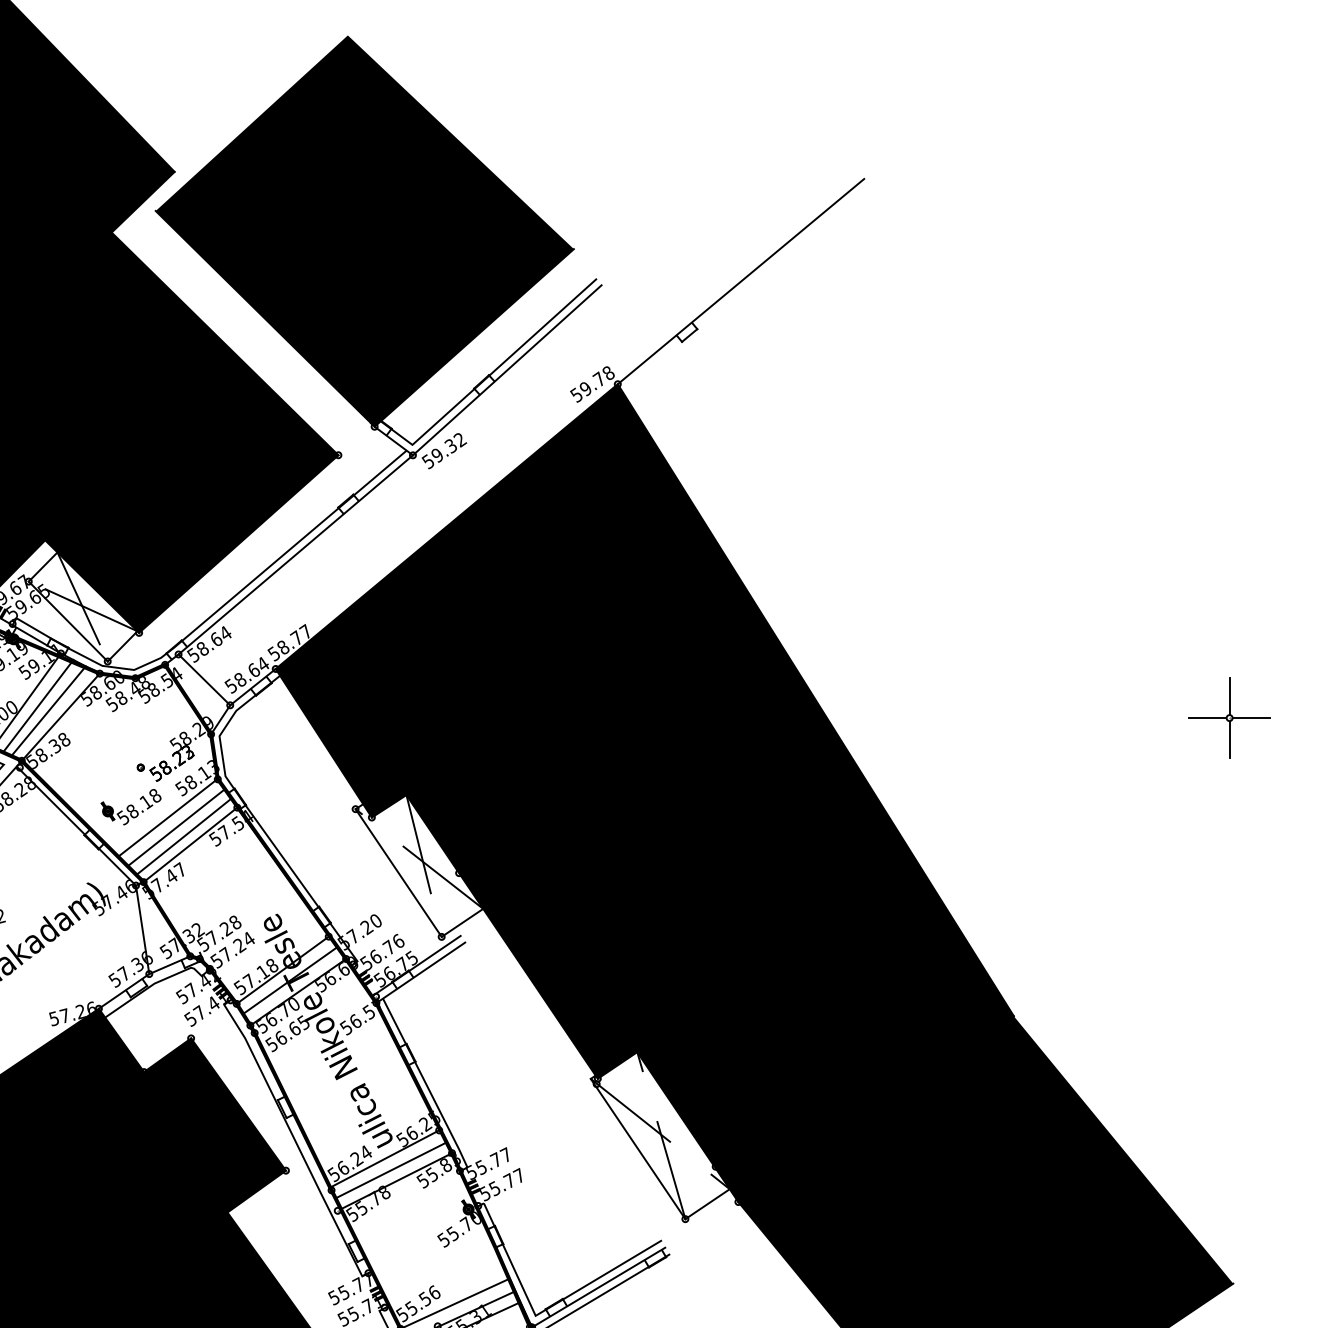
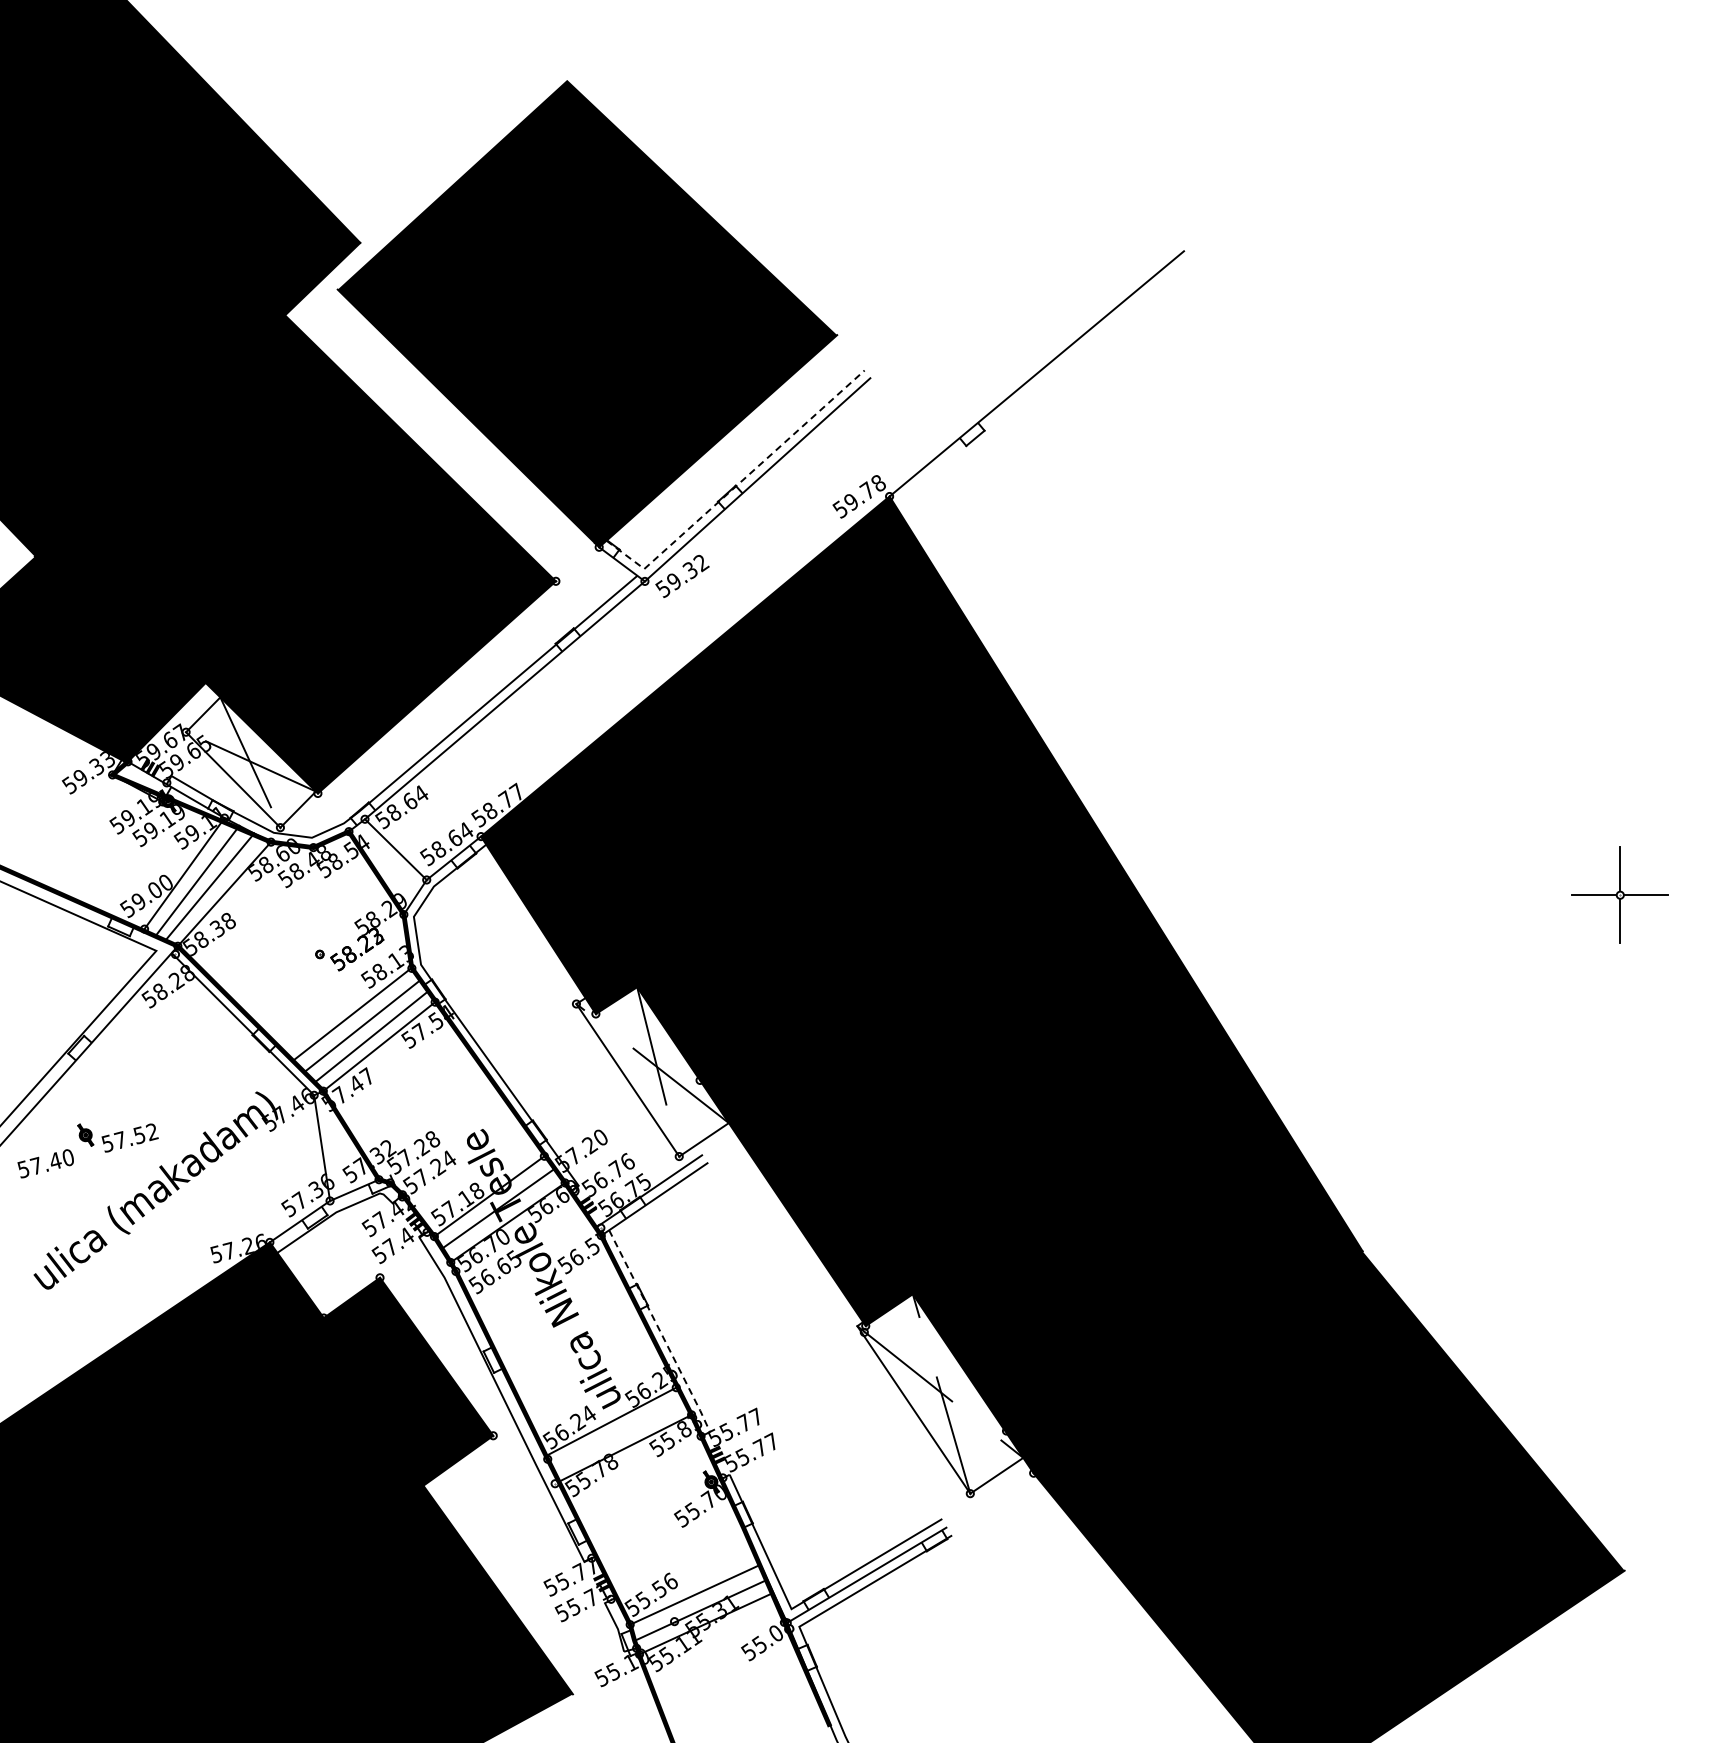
line: (489, 375) -> (736, 486), solid -> dashed
part: (131, 807) -> (308, 1001), removed
line: (425, 1083) -> (660, 1331), solid -> dashed
line: (390, 1170) -> (618, 1435), removed

